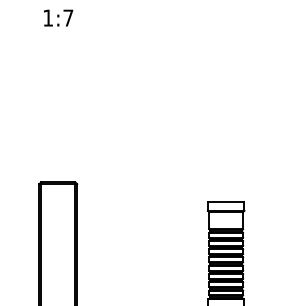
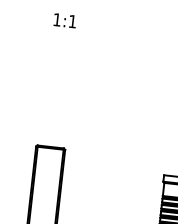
text: (68, 17) -> (72, 21), 1:7 -> 1:1

